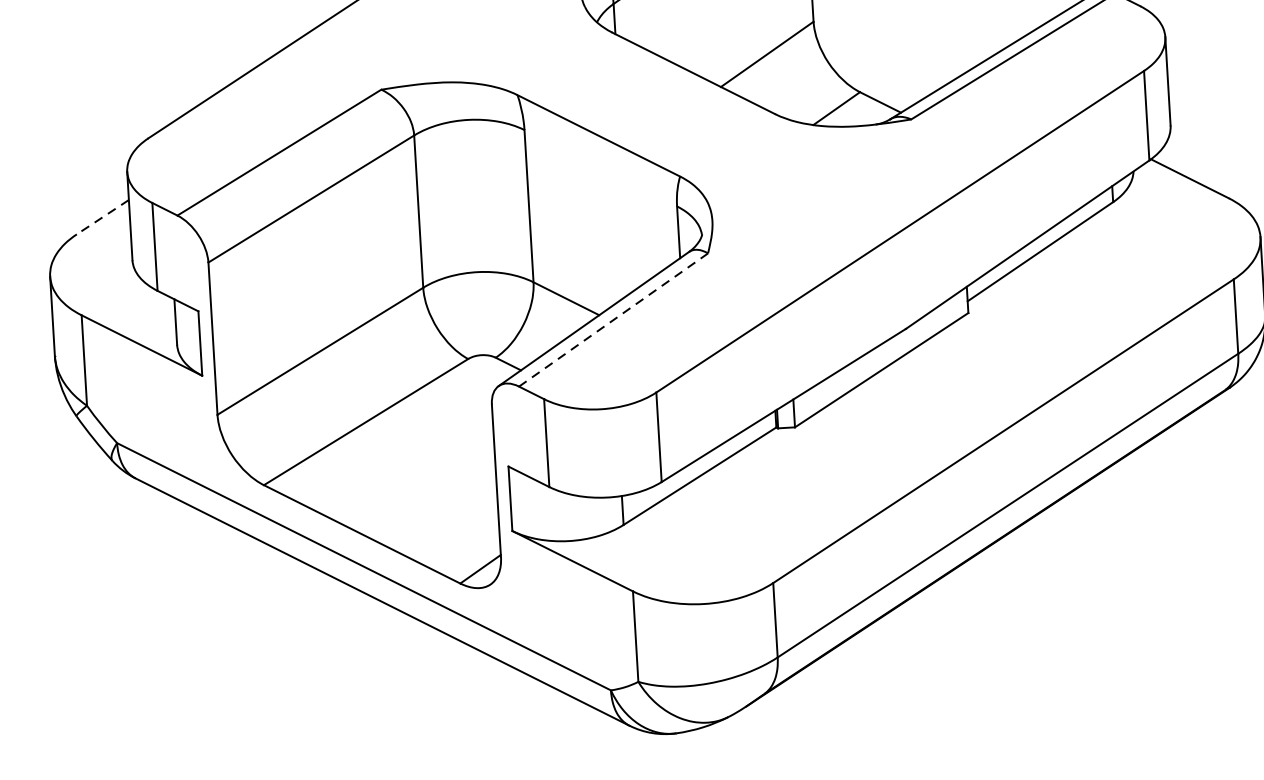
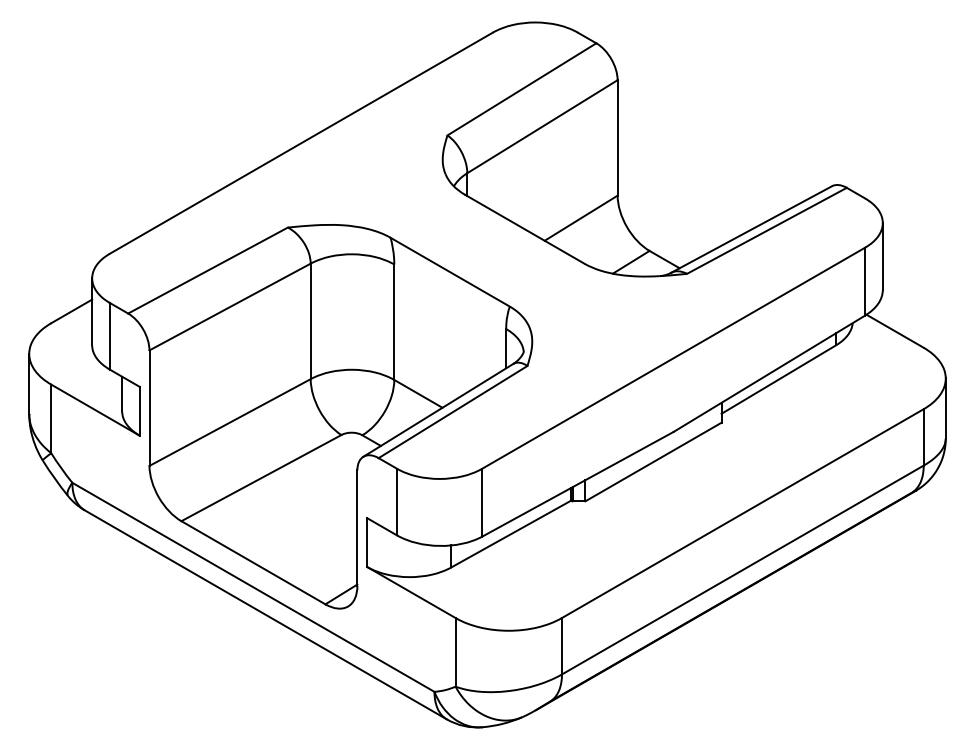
line: (102, 217) -> (71, 311), dashed -> solid
line: (614, 320) -> (453, 412), dashed -> solid

